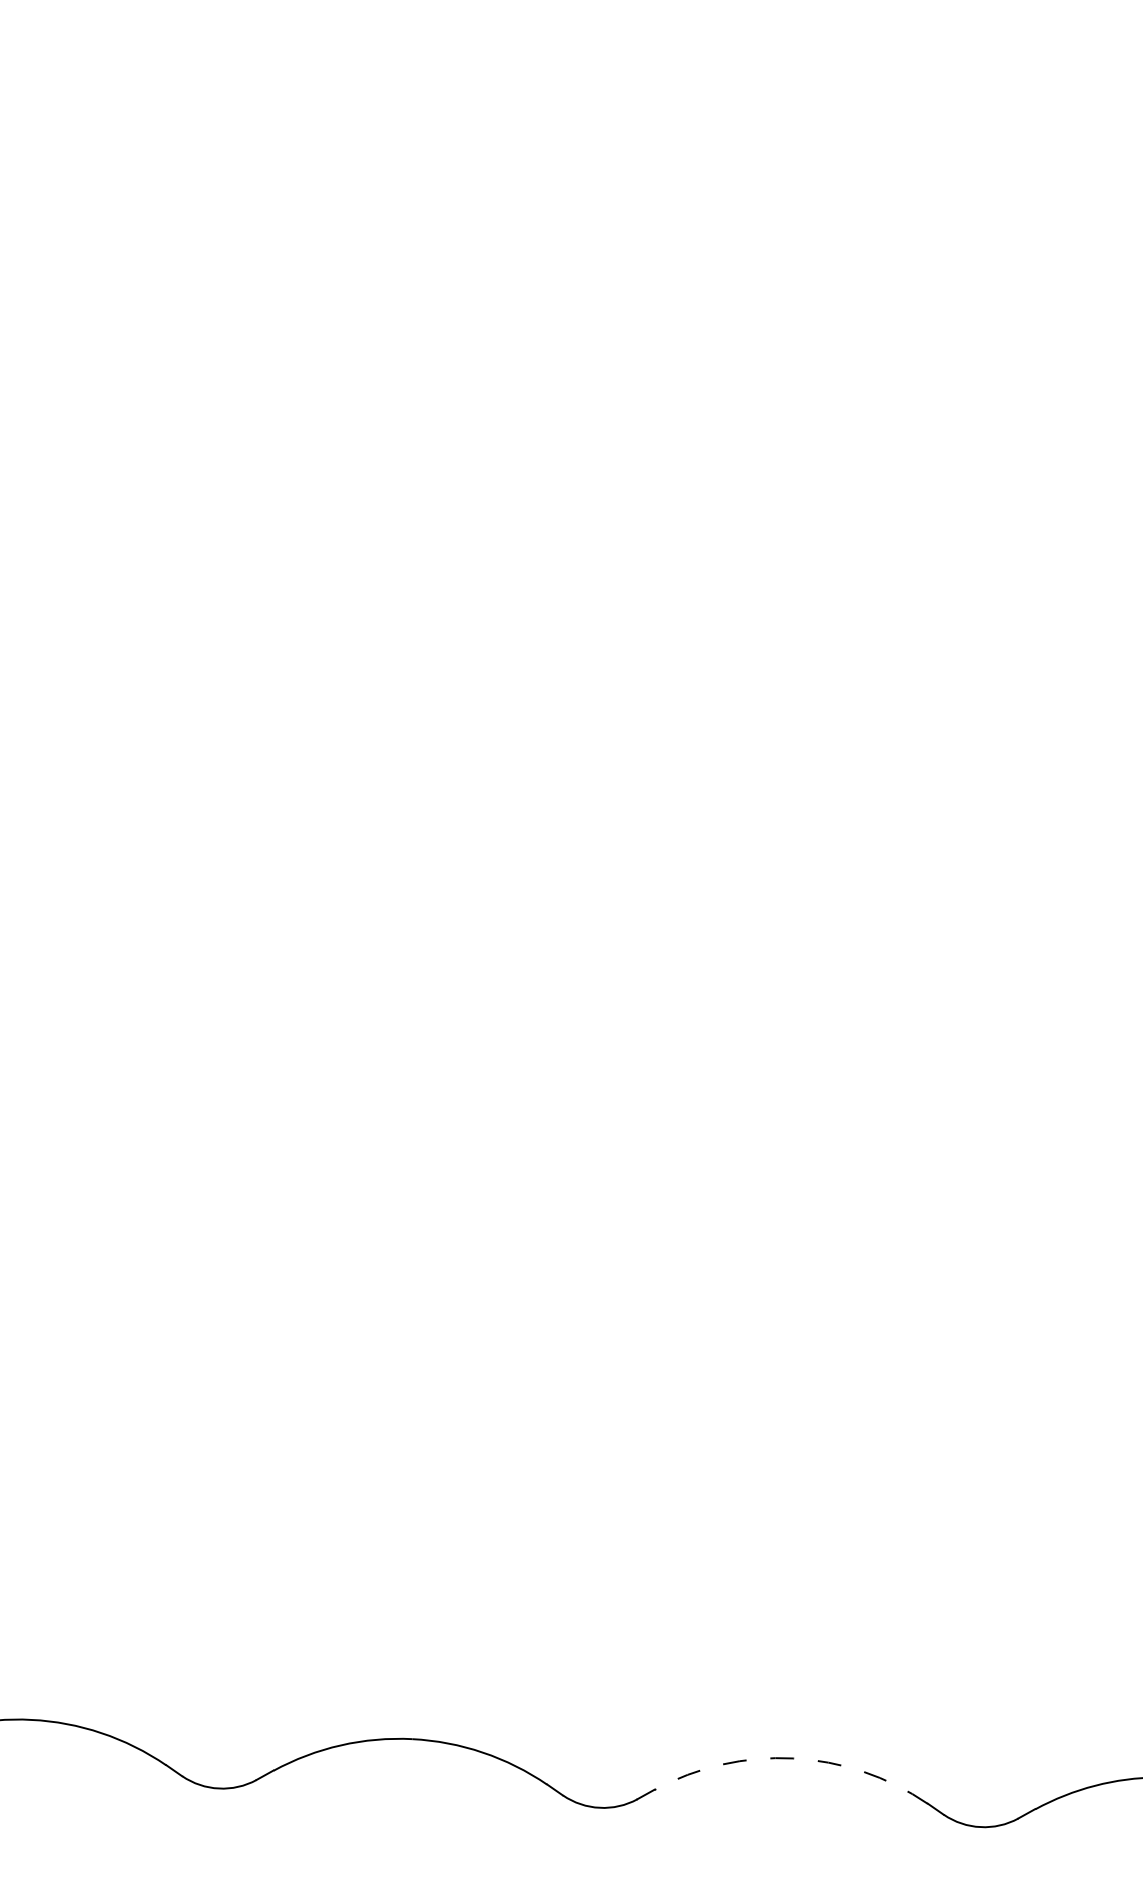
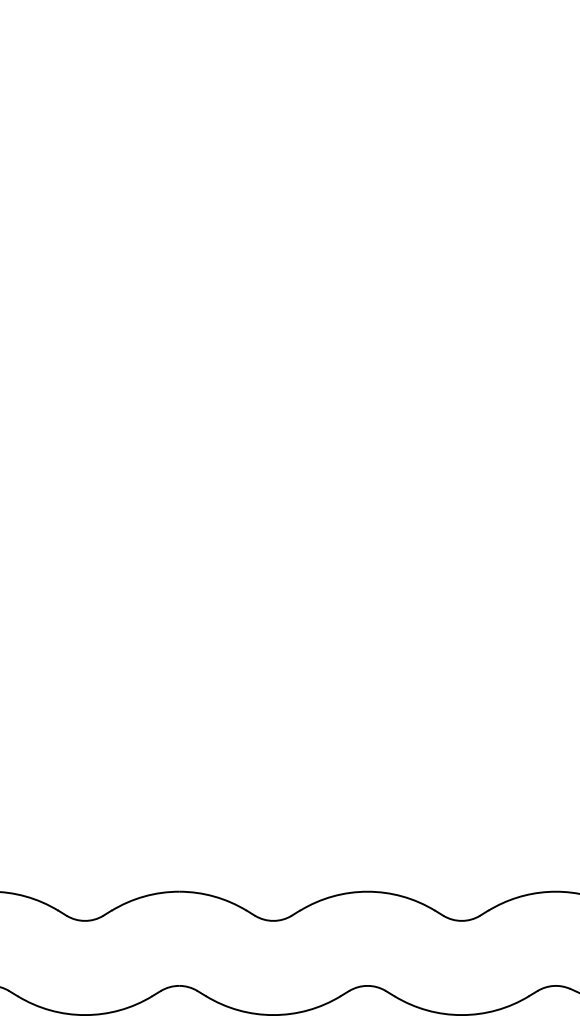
arc: (793, 1758) -> (367, 891), dashed -> solid

